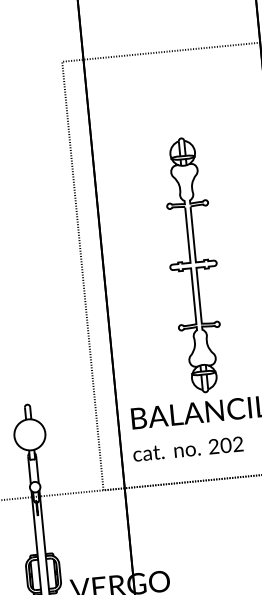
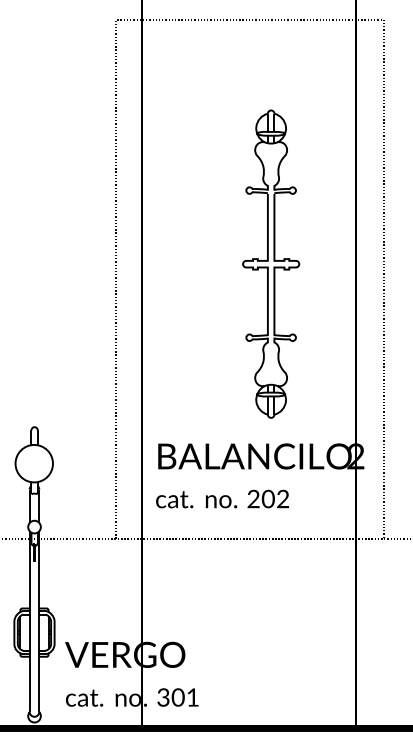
part: (193, 264) -> (271, 263), moved

